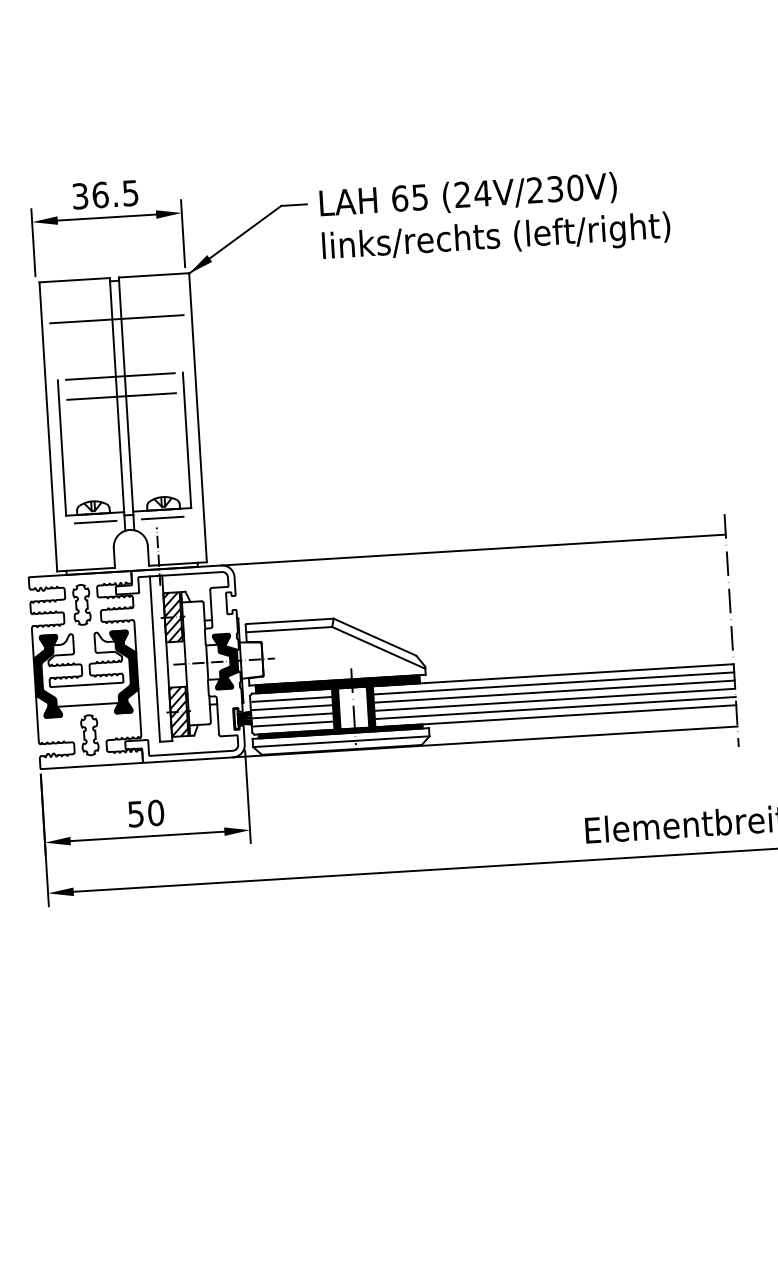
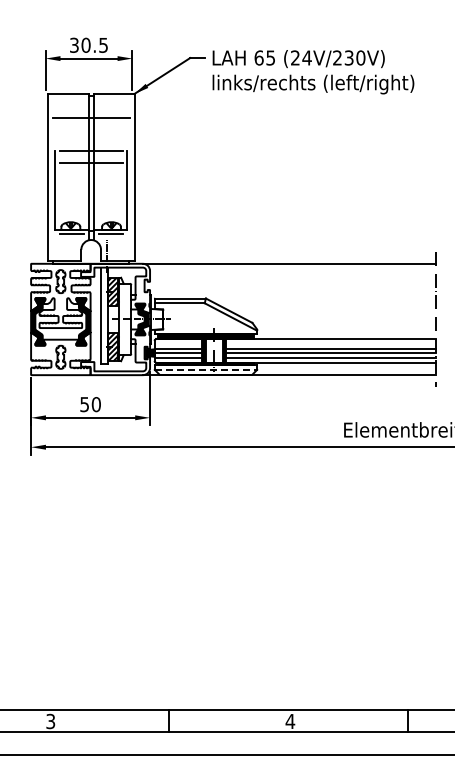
text: (99, 193) -> (85, 44), 36.5 -> 30.5
line: (553, 683) -> (330, 343), removed
line: (292, 698) -> (179, 343), removed
line: (342, 740) -> (206, 369), solid -> dashed

